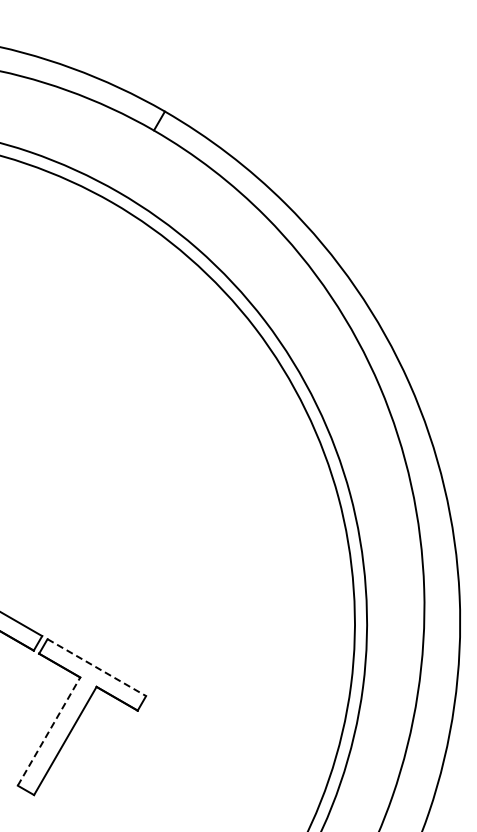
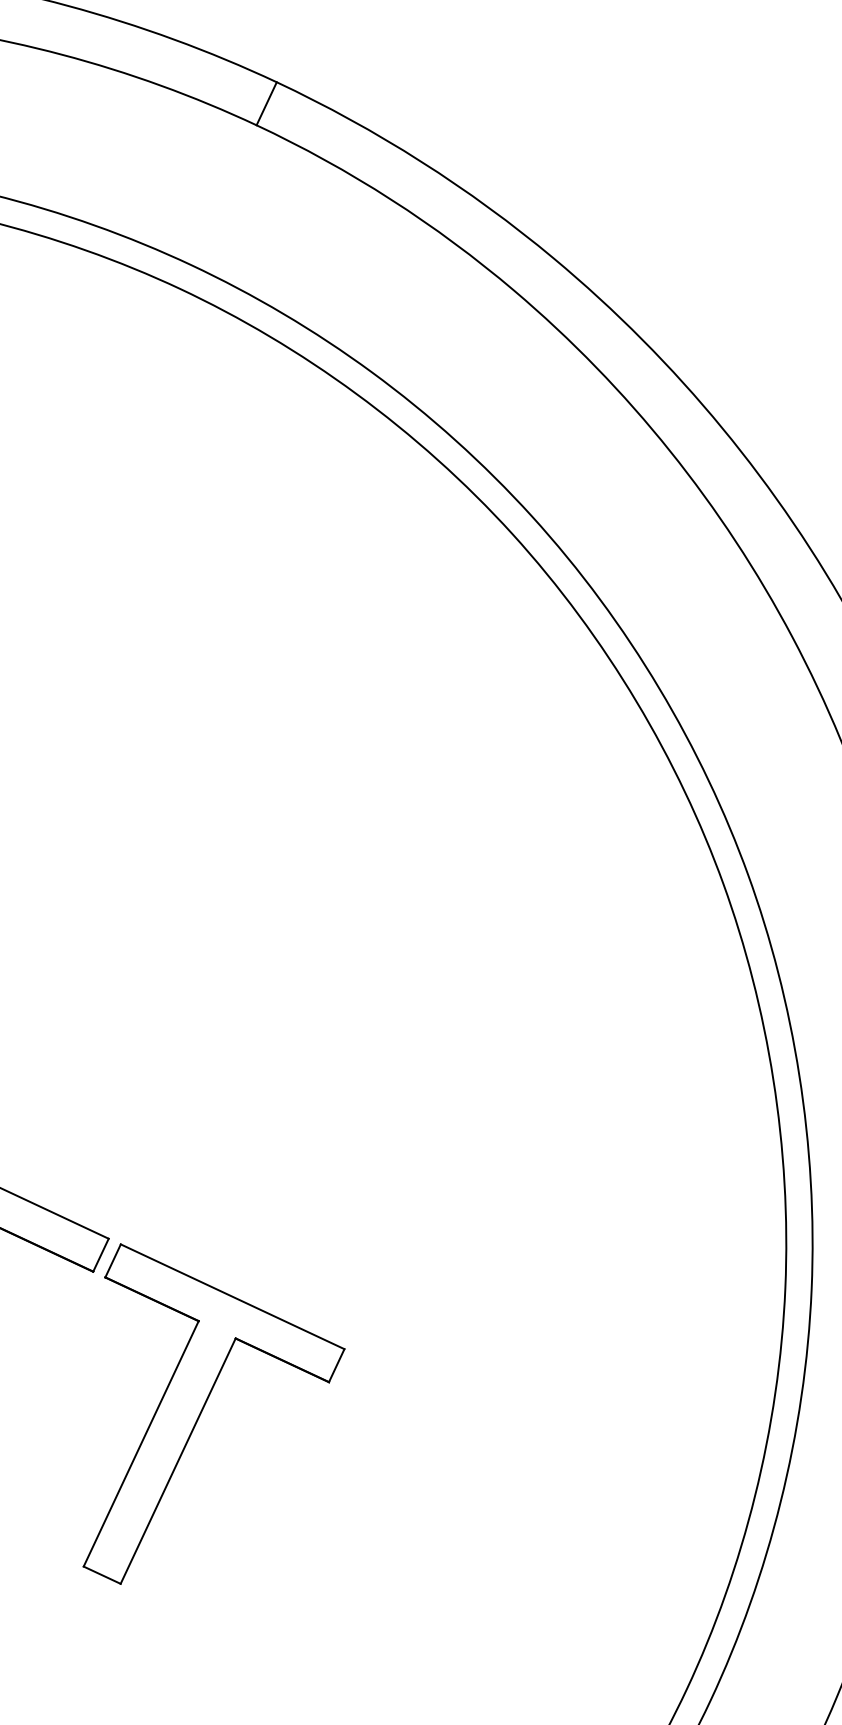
line: (96, 667) -> (231, 1296), dashed -> solid
line: (49, 731) -> (142, 1443), dashed -> solid

